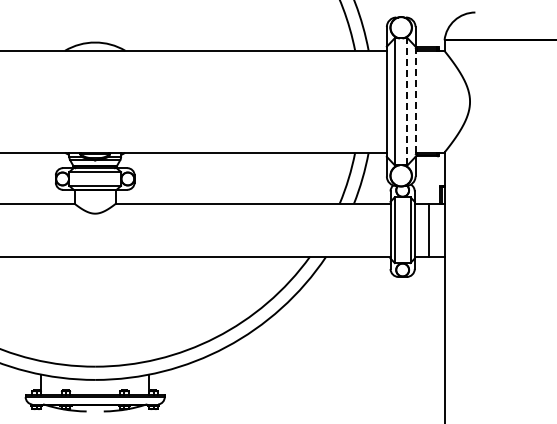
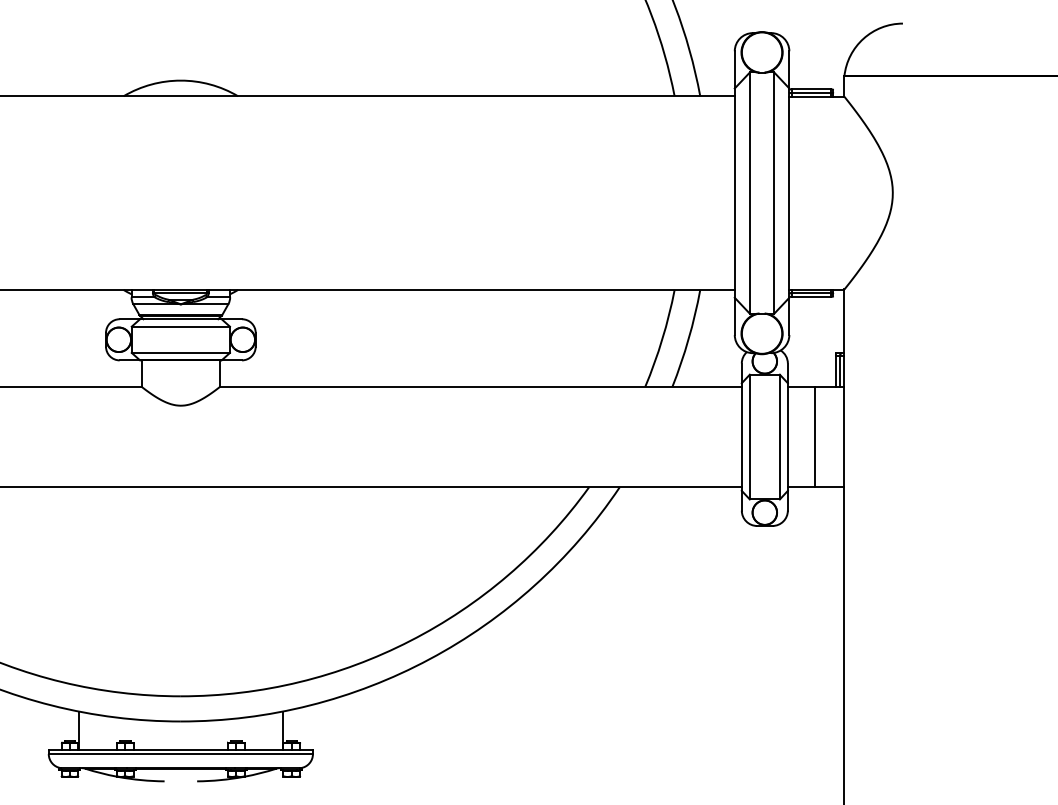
line: (407, 101) -> (774, 192), dashed -> solid
line: (415, 102) -> (789, 194), dashed -> solid

